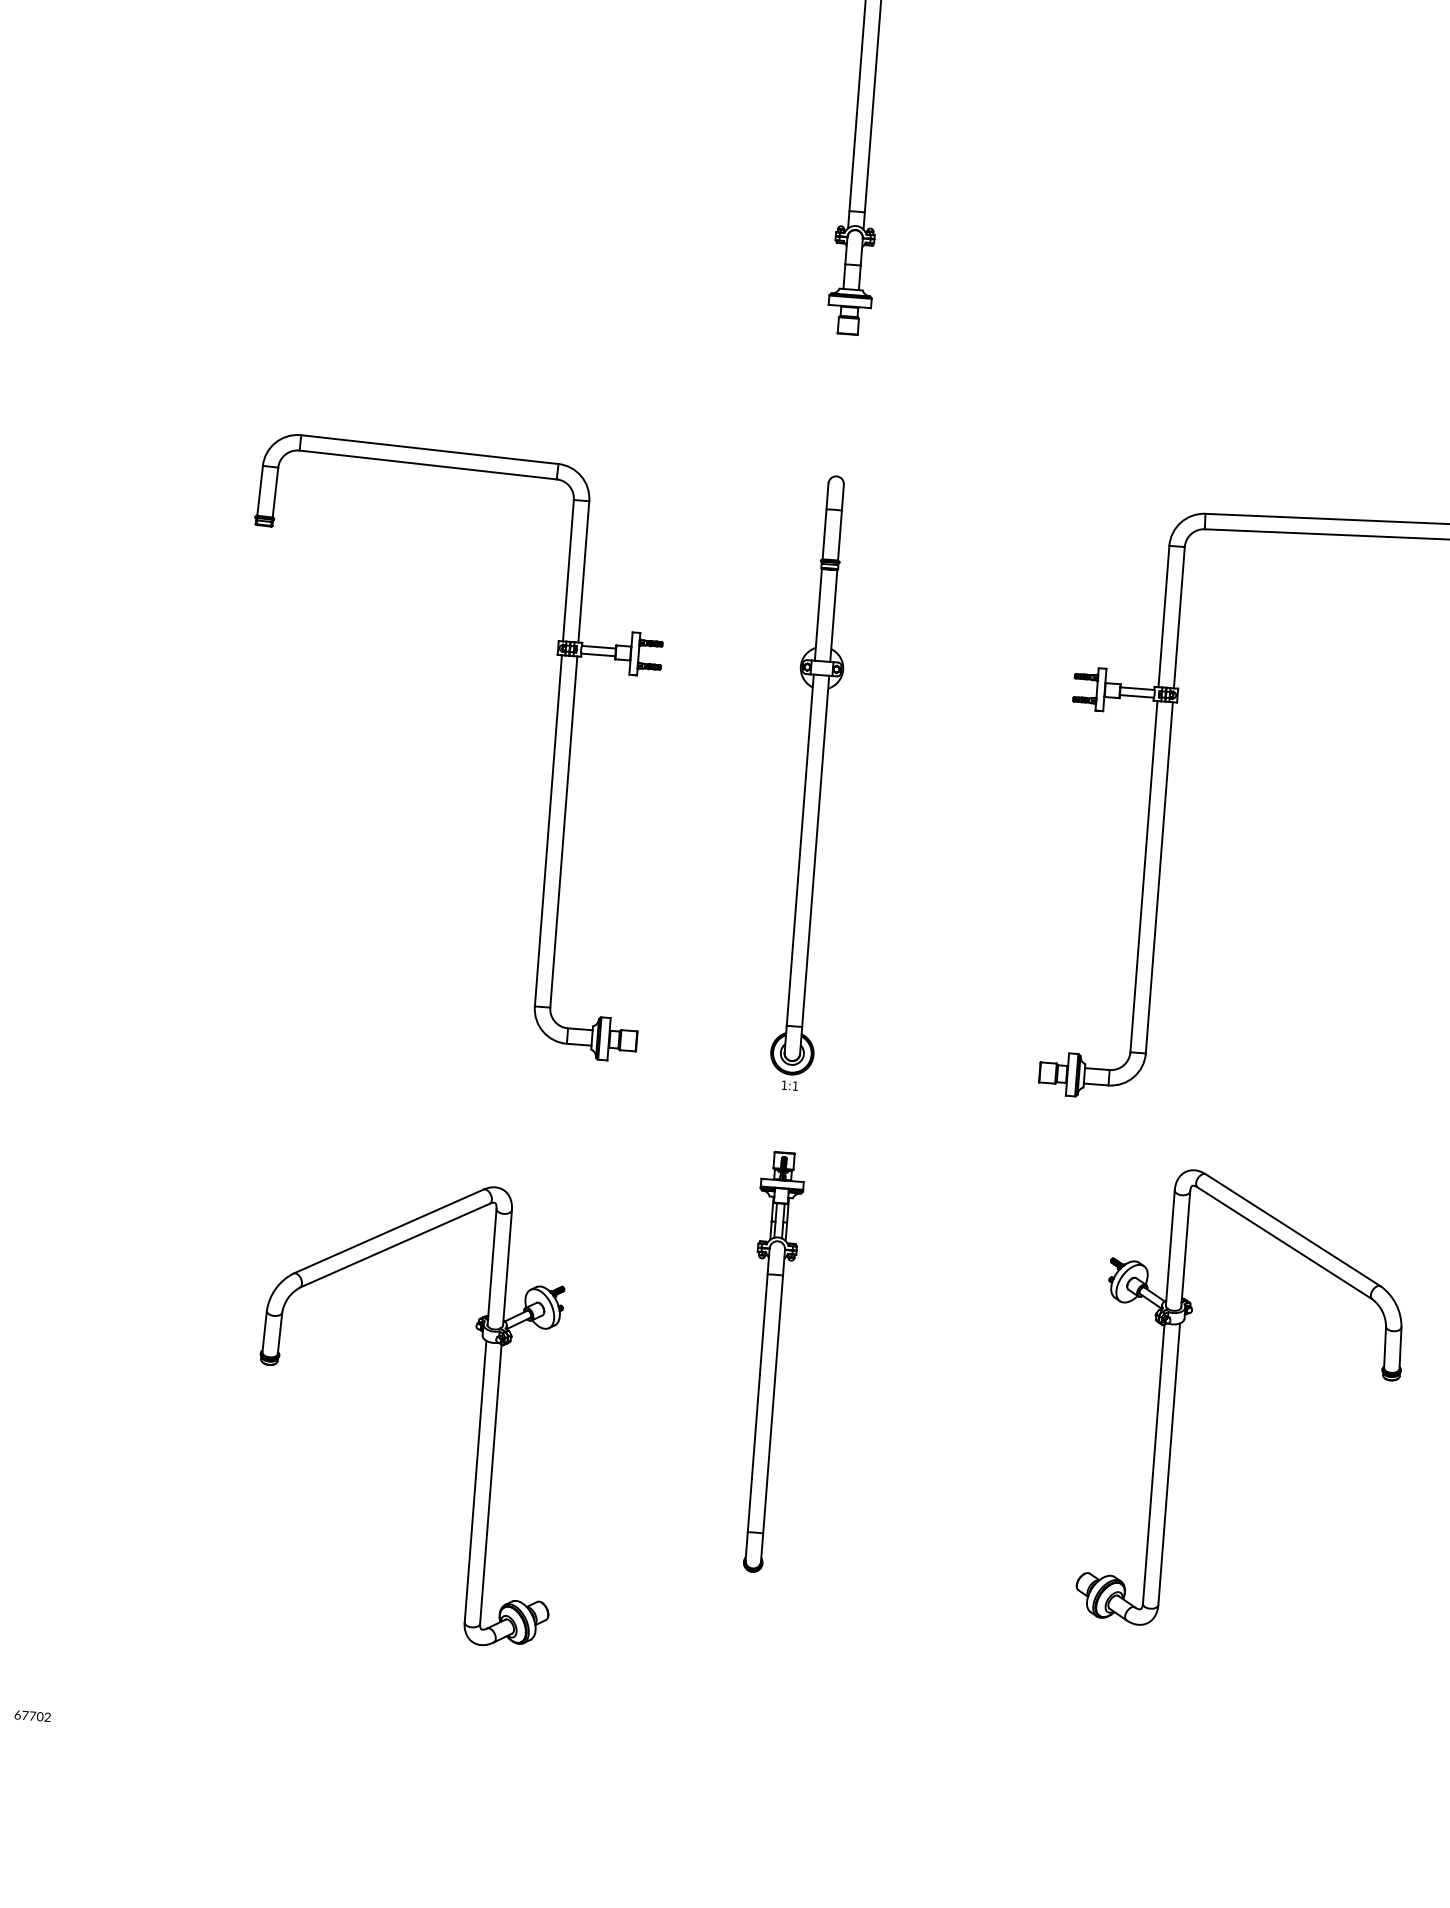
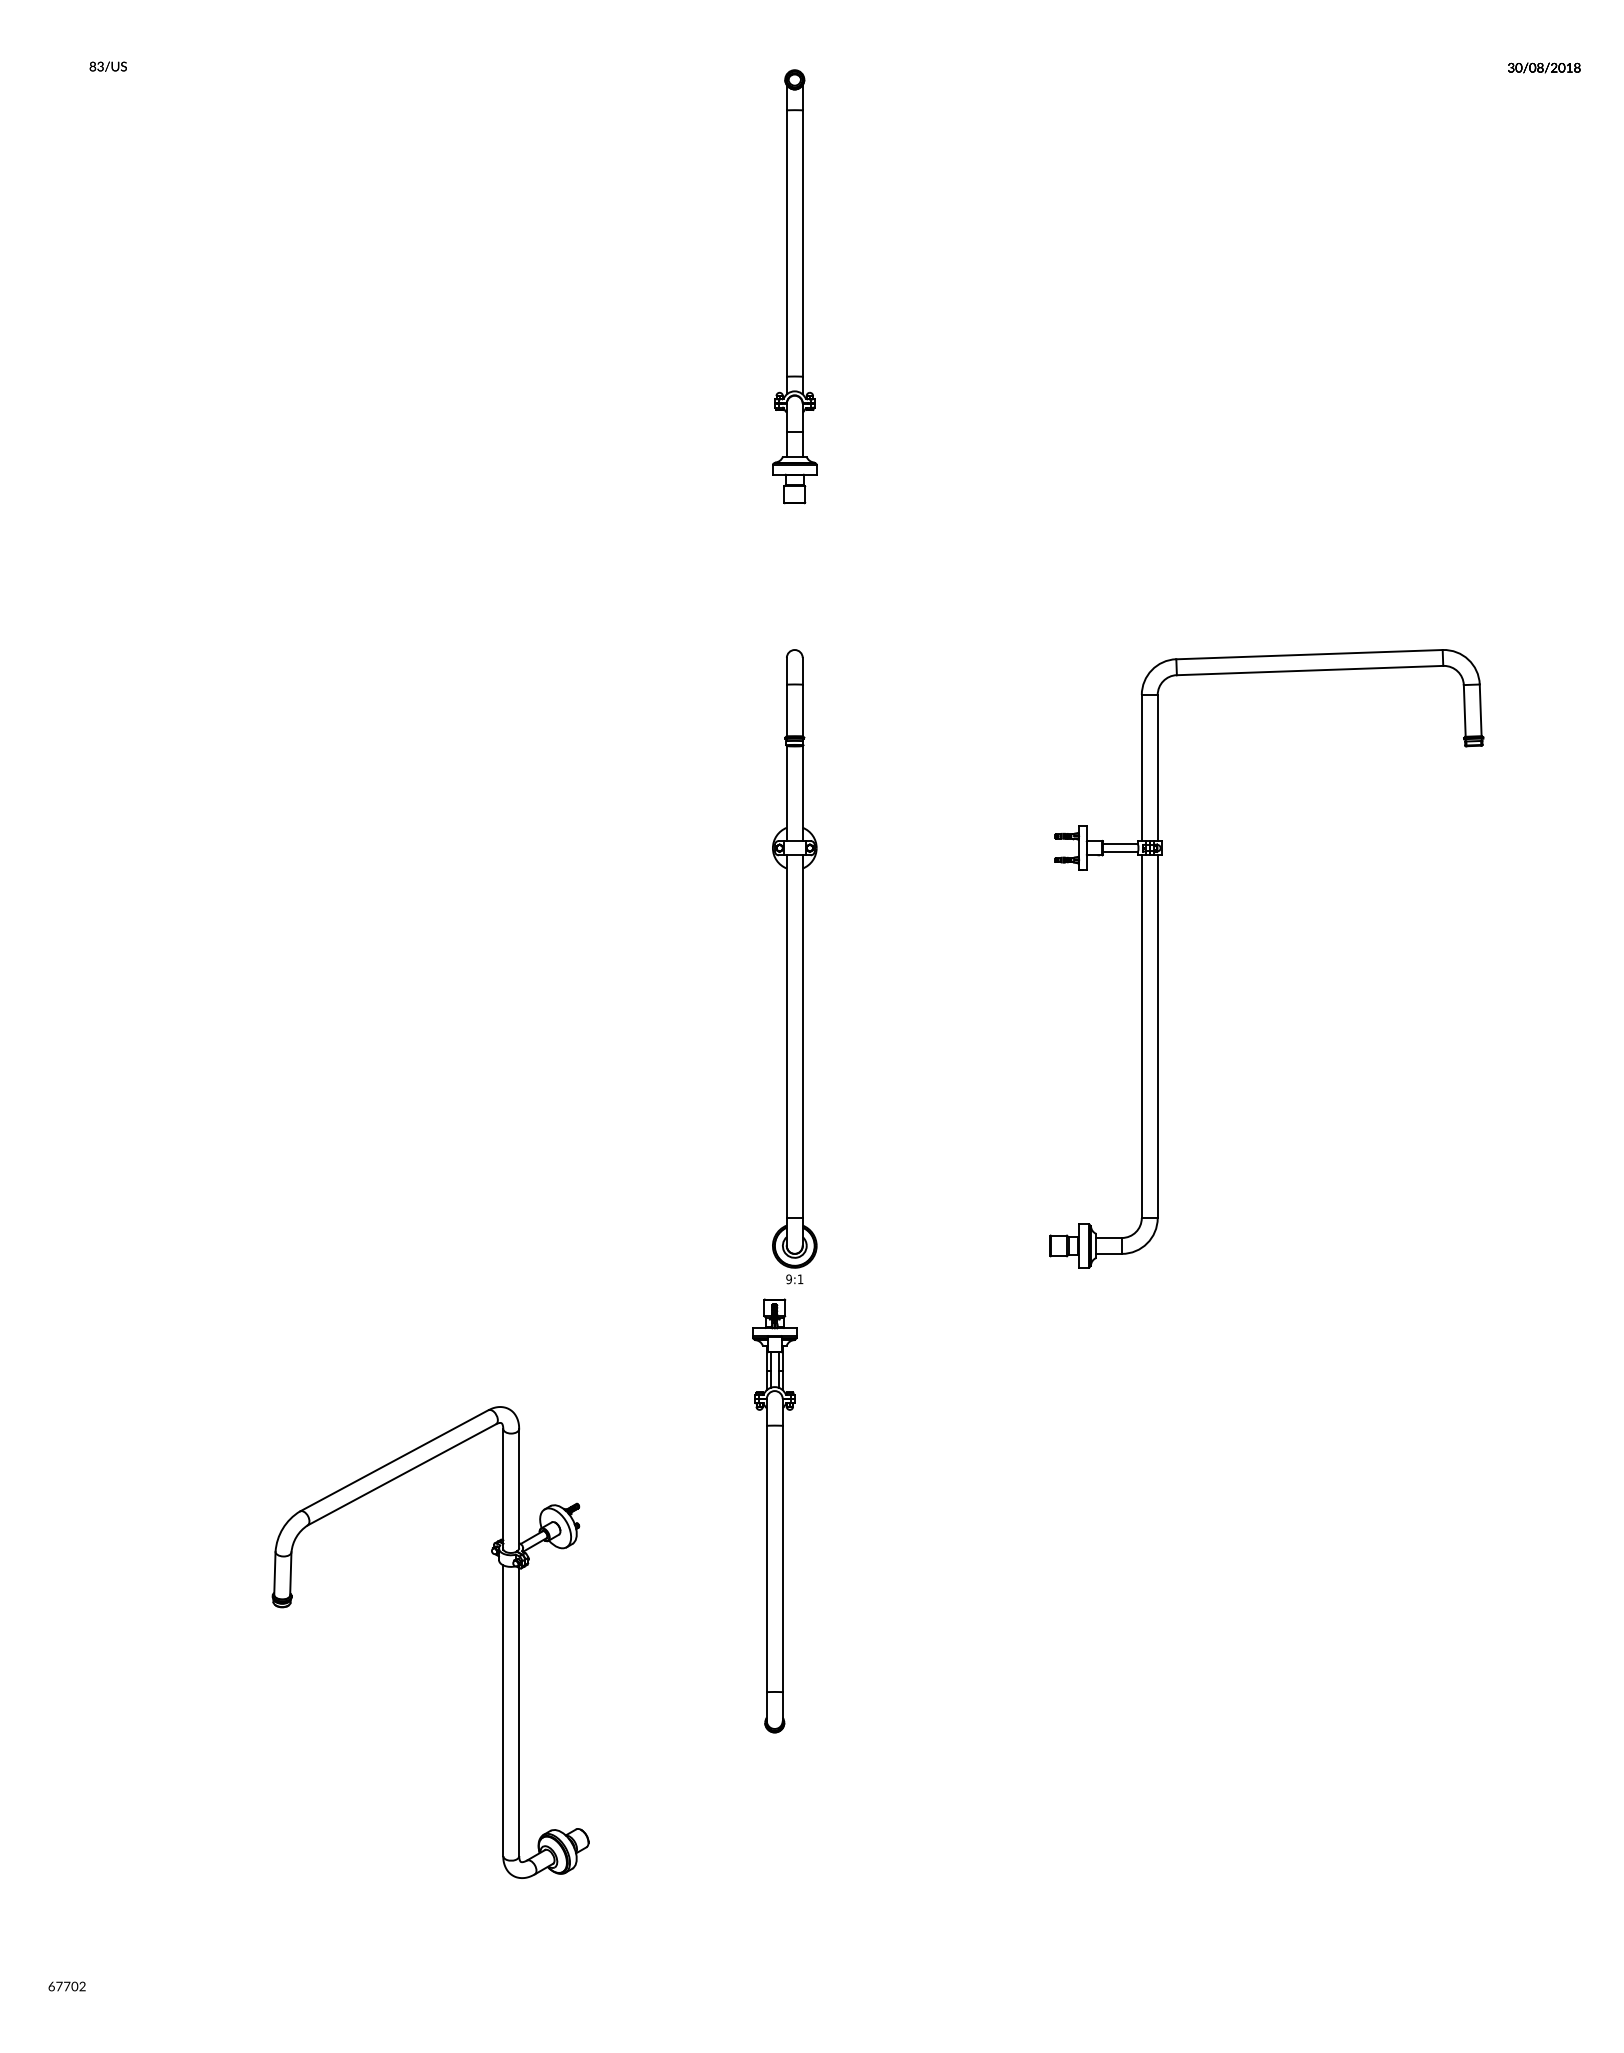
part: (554, 755) -> (526, 958), removed
text: (783, 1085) -> (788, 1279), 1:1 -> 9:1
part: (768, 1361) -> (774, 1515), moved
part: (1174, 1397) -> (1214, 1569), removed

